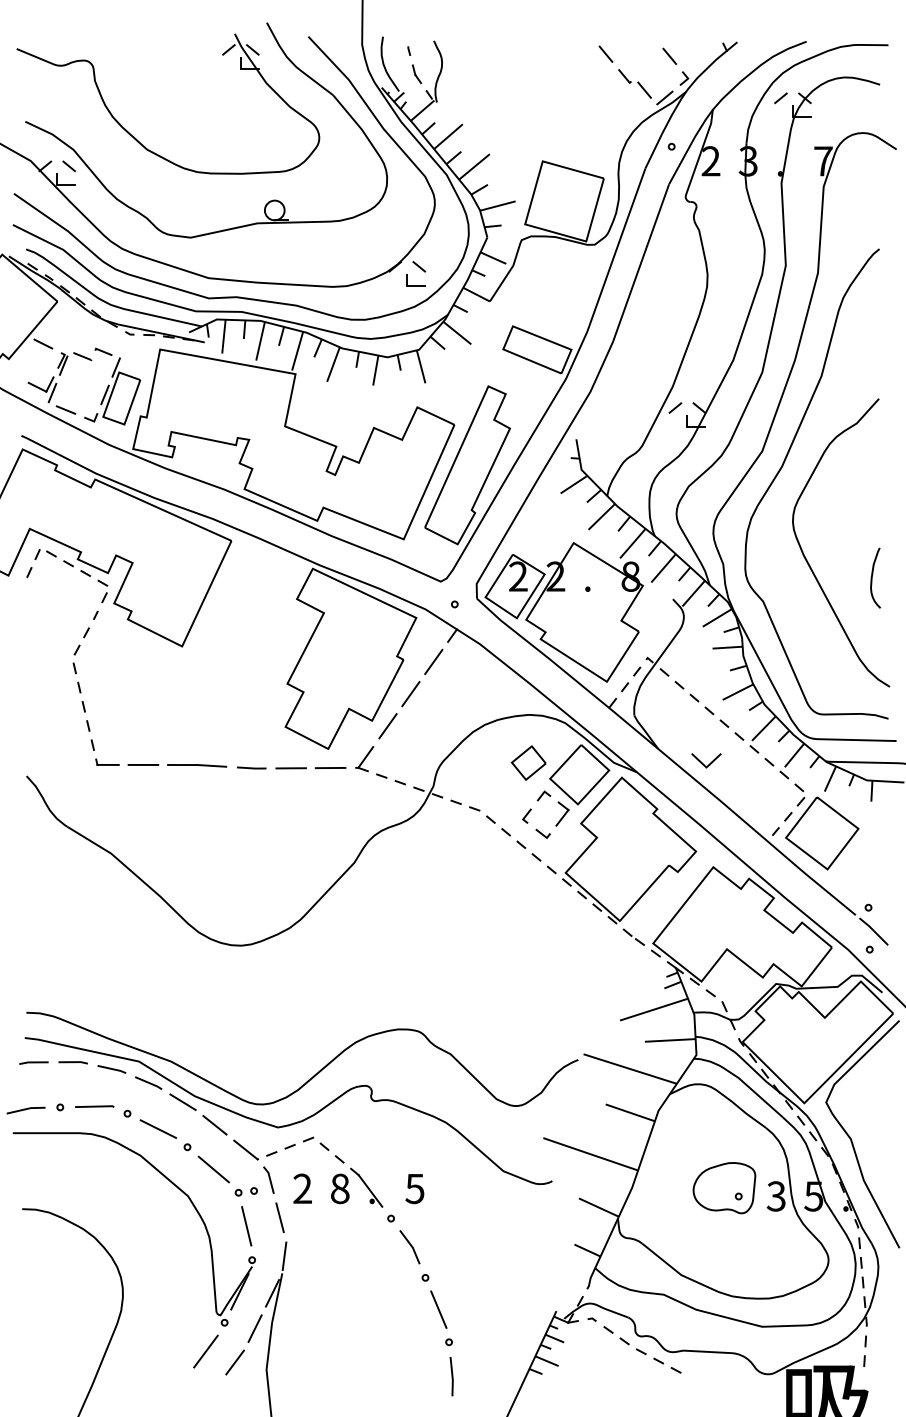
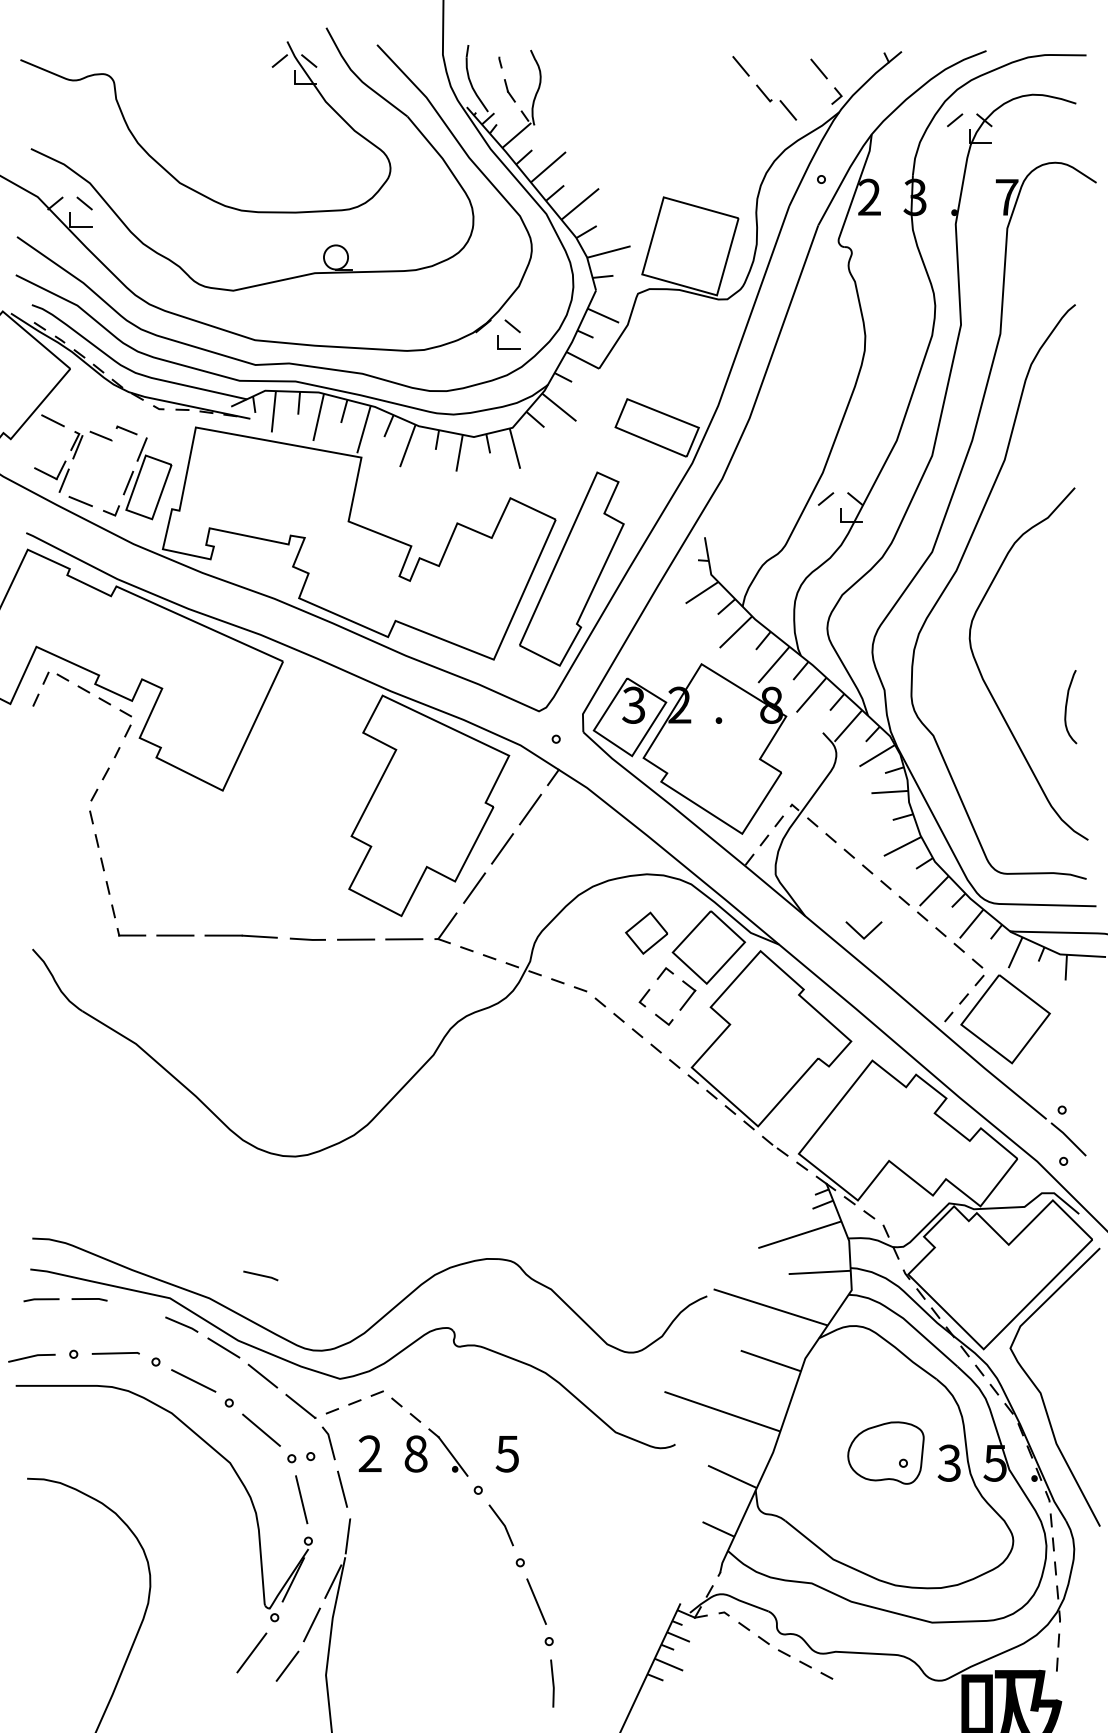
line: (664, 97) -> (812, 119), removed
text: (518, 576) -> (633, 704), 2 -> 3
line: (111, 1069) -> (260, 1275), moved

